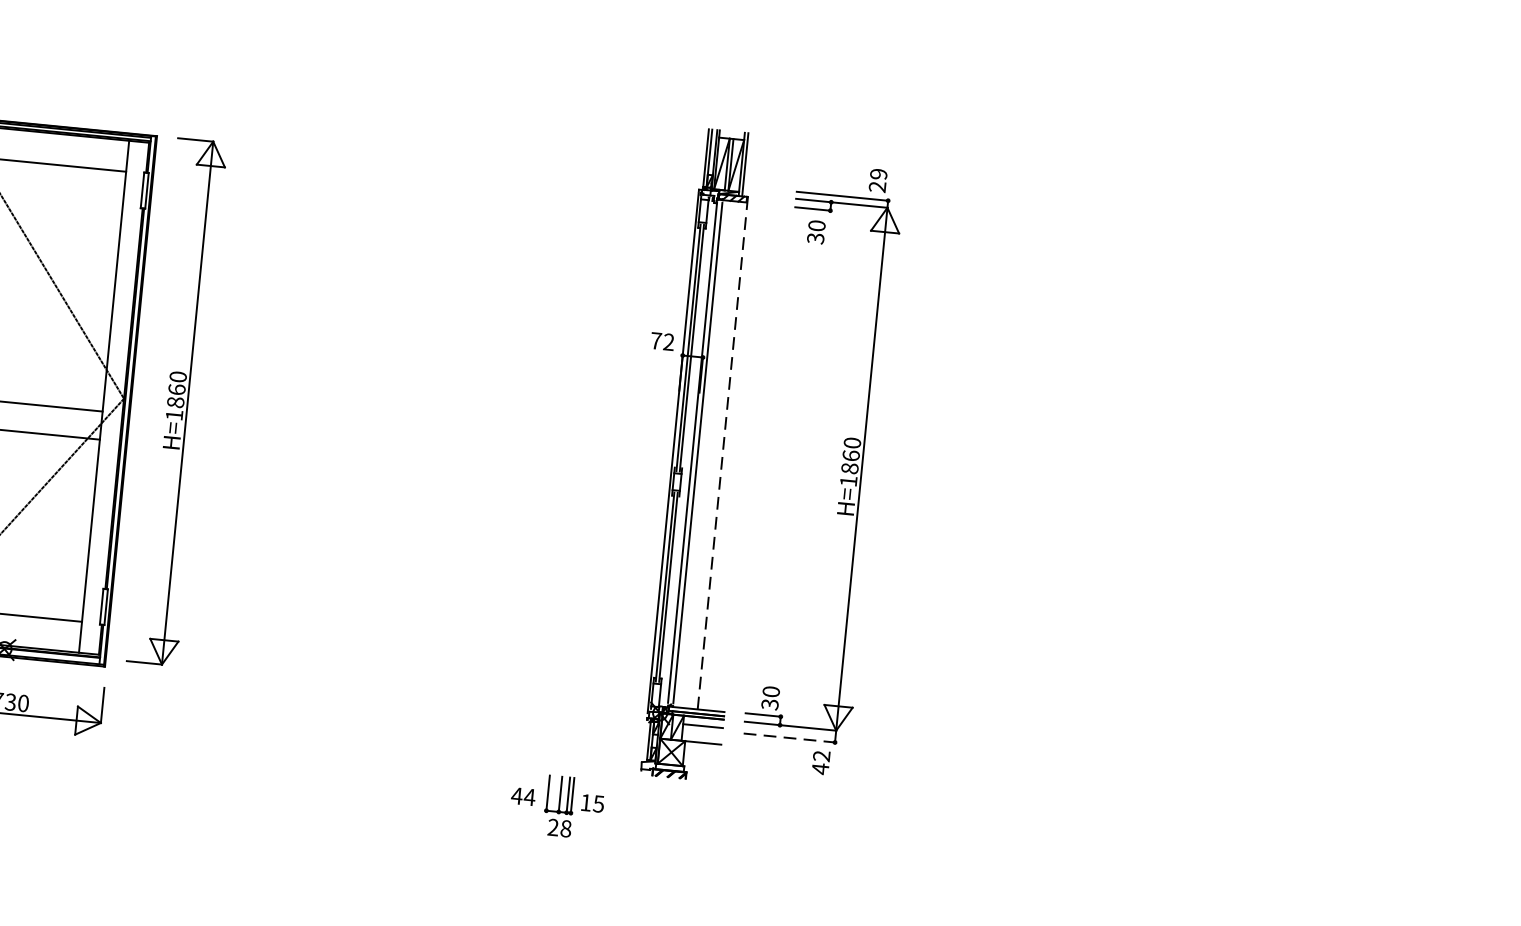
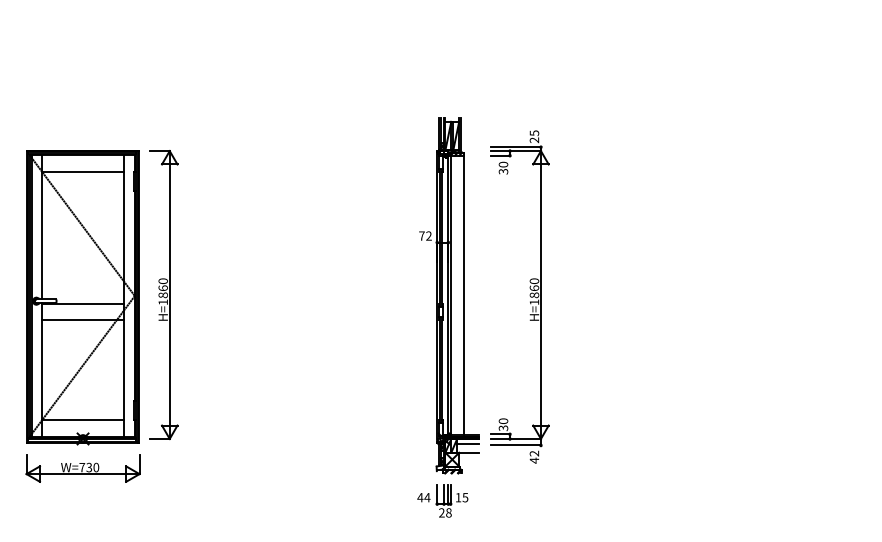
text: (877, 174) -> (533, 133), 29 -> 25
line: (723, 452) -> (464, 293), dashed -> solid
line: (790, 738) -> (516, 445), dashed -> solid
part: (556, 805) -> (442, 500), moved

